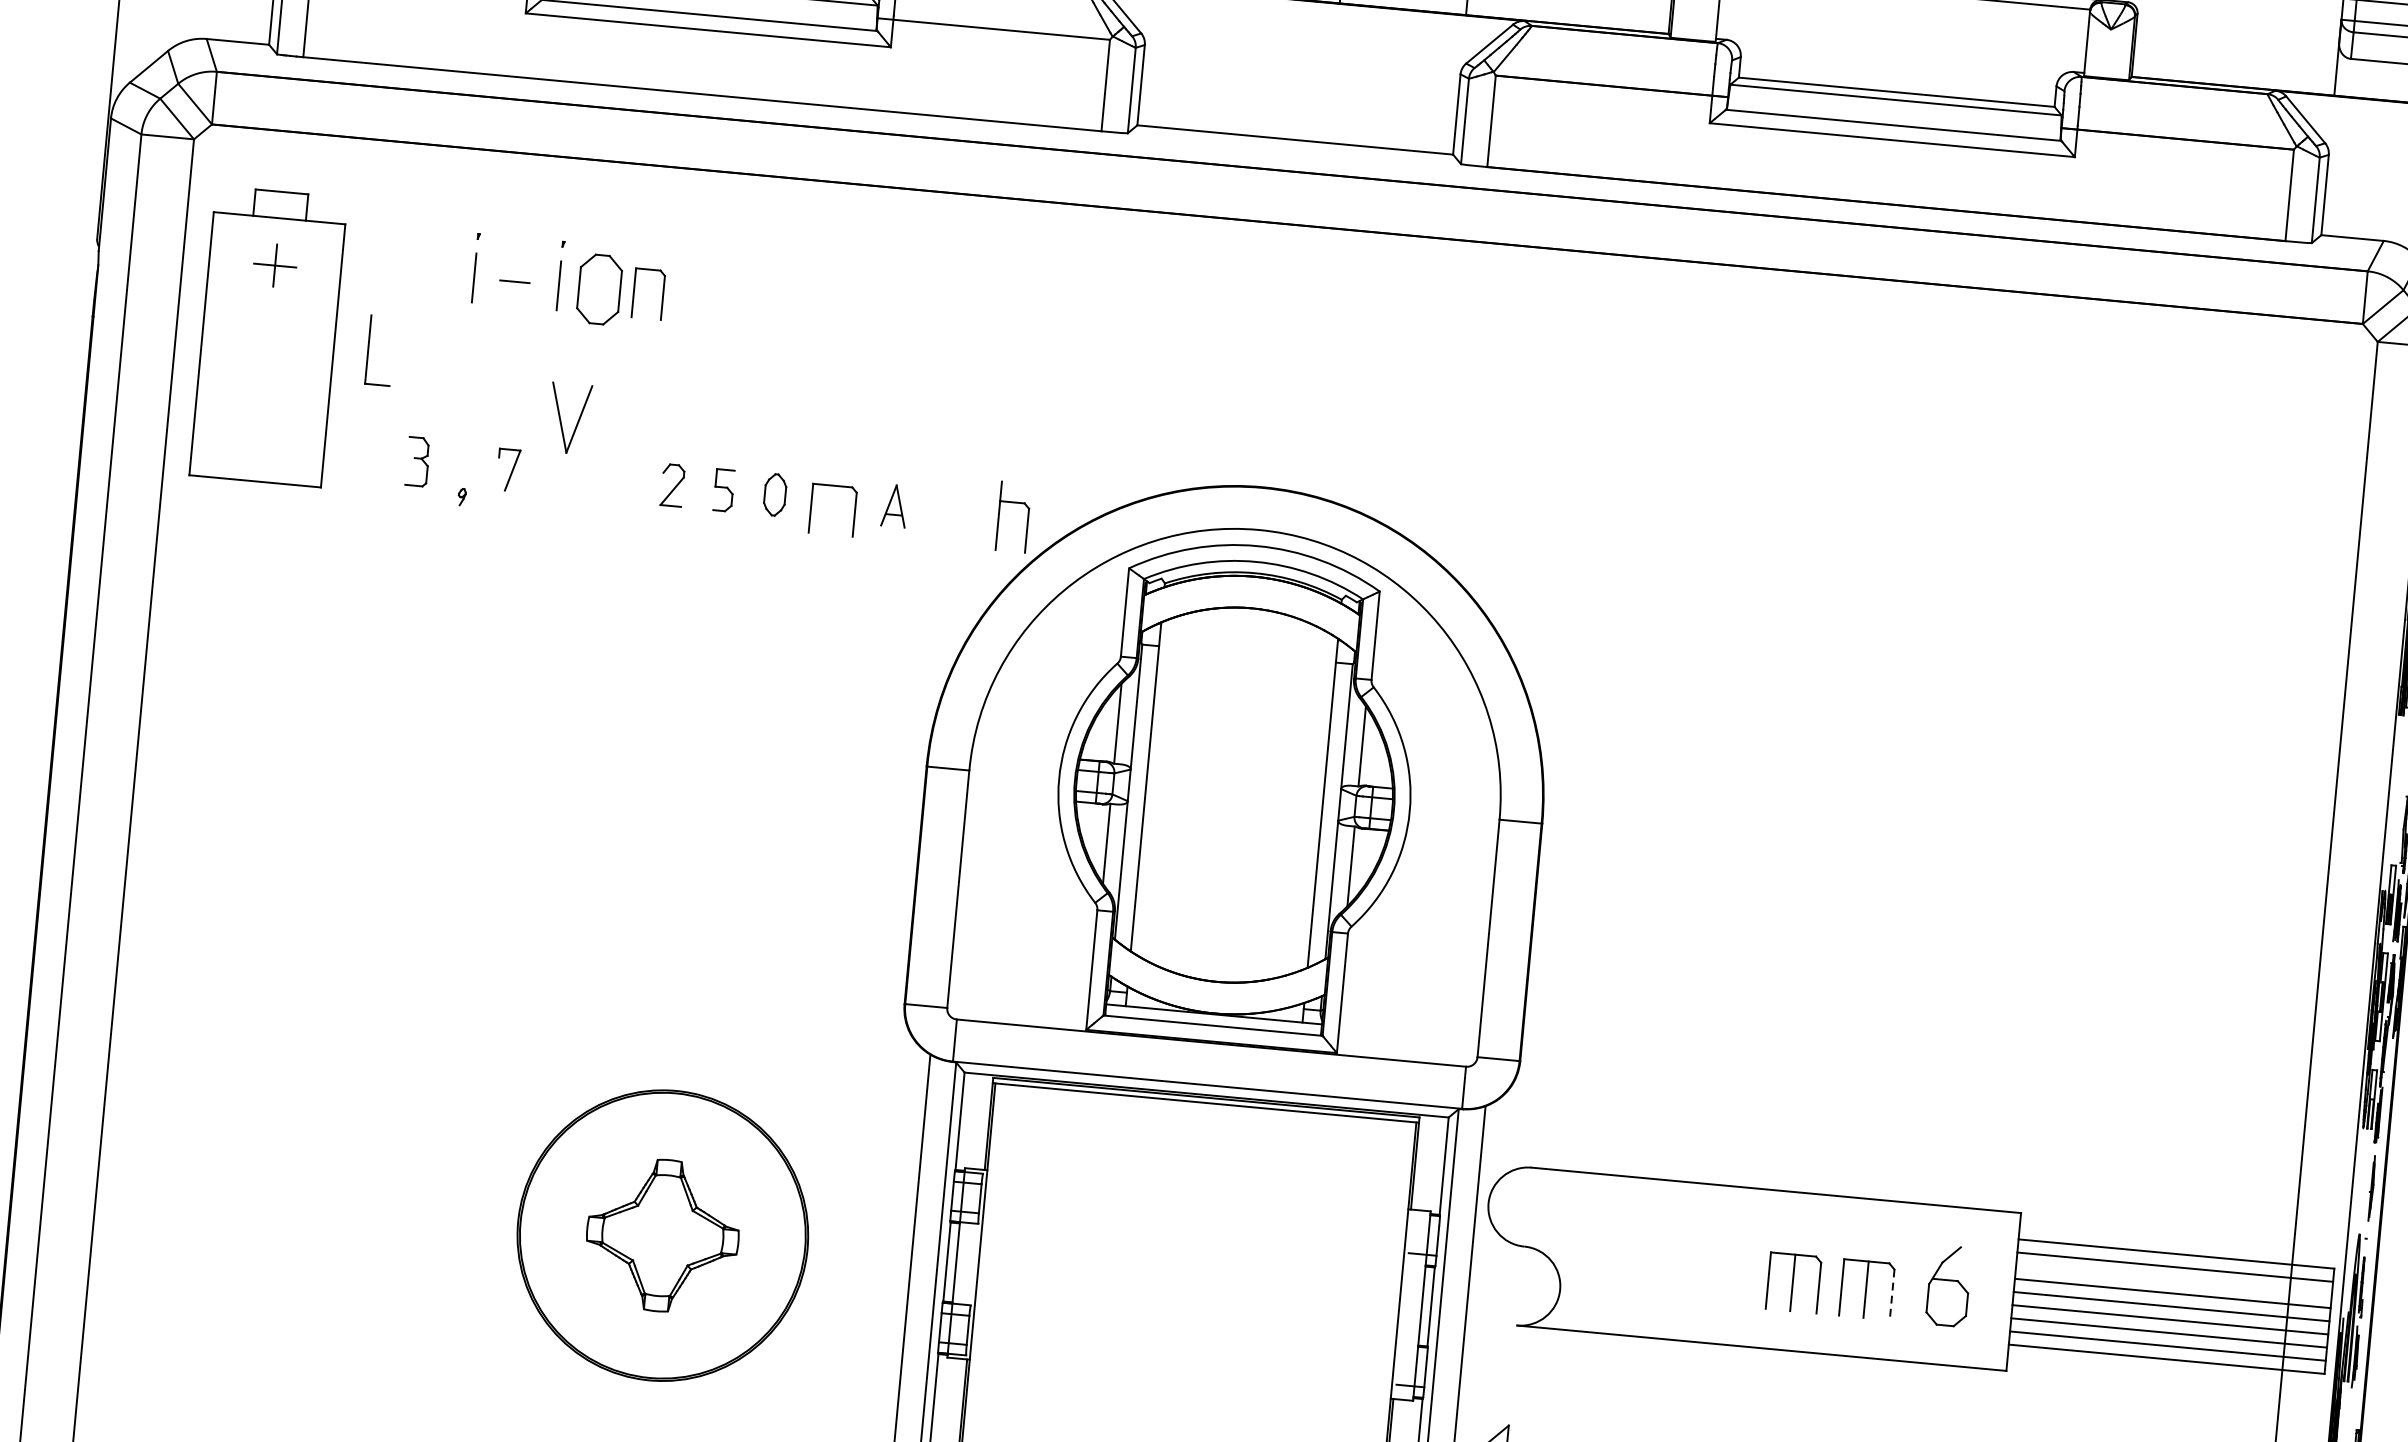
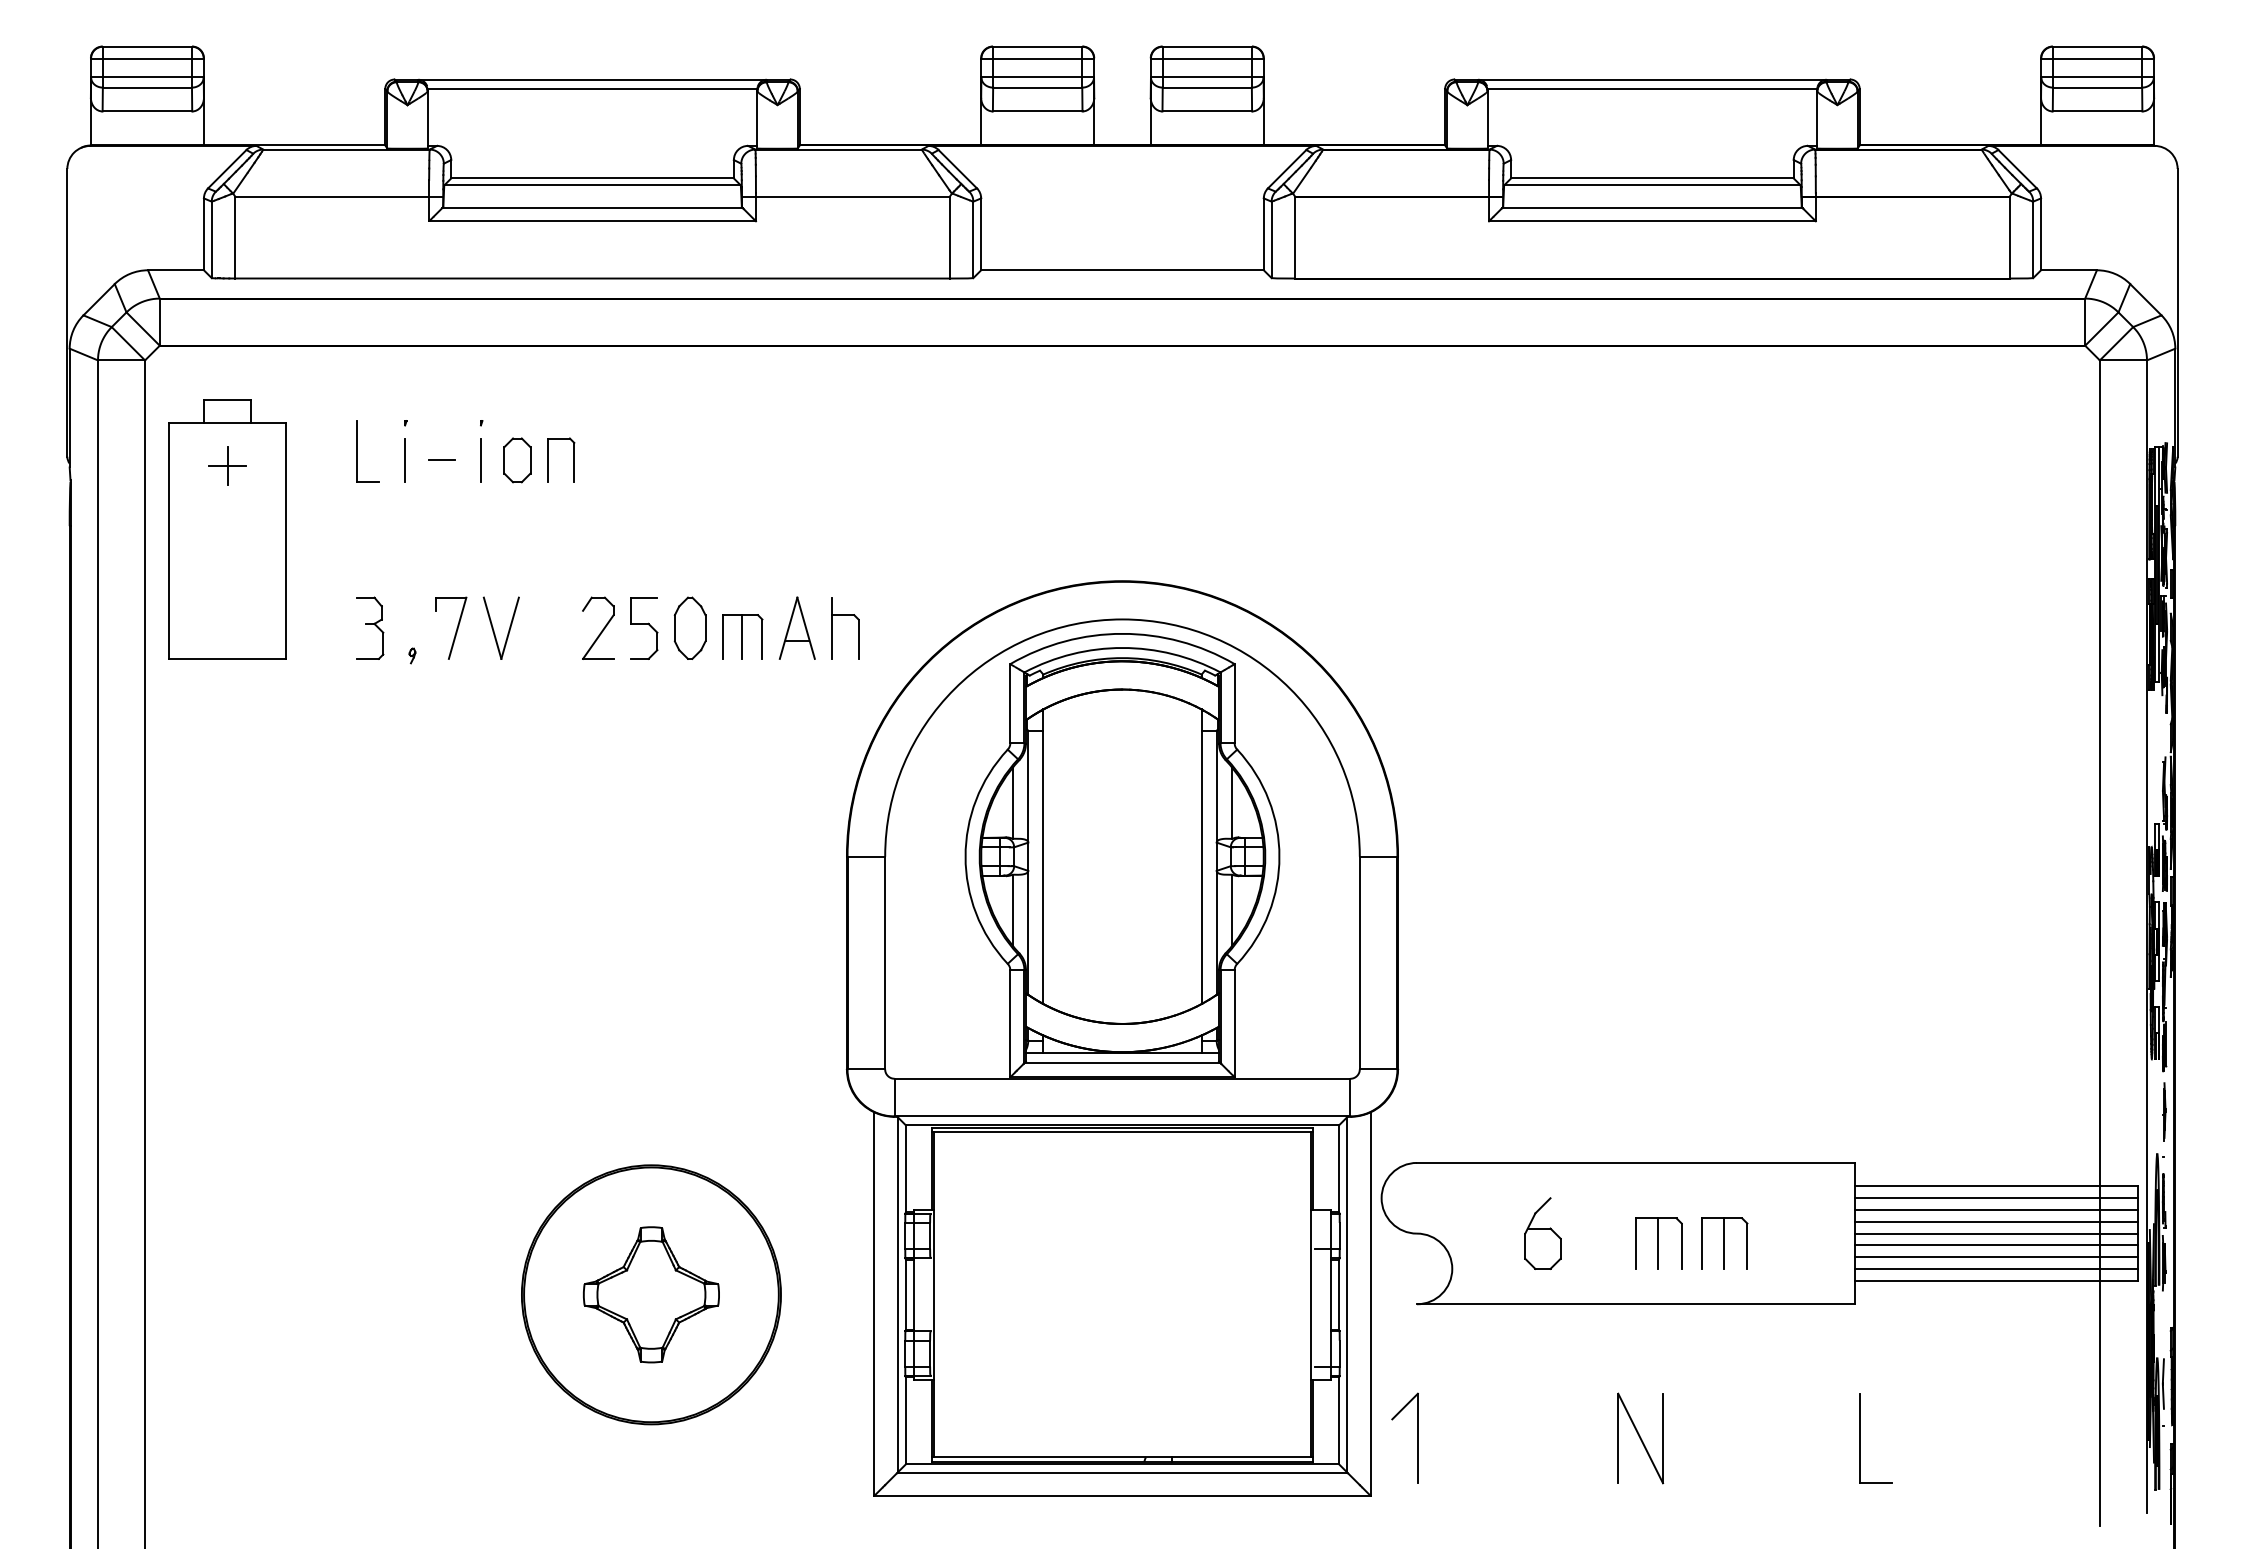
part: (599, 289) -> (517, 460), size x0.71
part: (368, 349) -> (357, 451), moved
part: (561, 420) -> (494, 630), moved
part: (418, 461) -> (370, 627), size x1.43
part: (508, 469) -> (451, 627), size x1.67
part: (672, 484) -> (598, 627), size x1.67
part: (724, 490) -> (644, 628), size x1.67
part: (774, 494) -> (689, 627), size x1.67
part: (1014, 502) -> (845, 615), moved
part: (894, 505) -> (796, 627), size x1.67
line: (831, 509) -> (741, 636), added
line: (2174, 1280) -> (1996, 1210), added
part: (1948, 1285) -> (1542, 1233), moved
line: (1892, 1295) -> (1747, 1246), dashed -> solid

